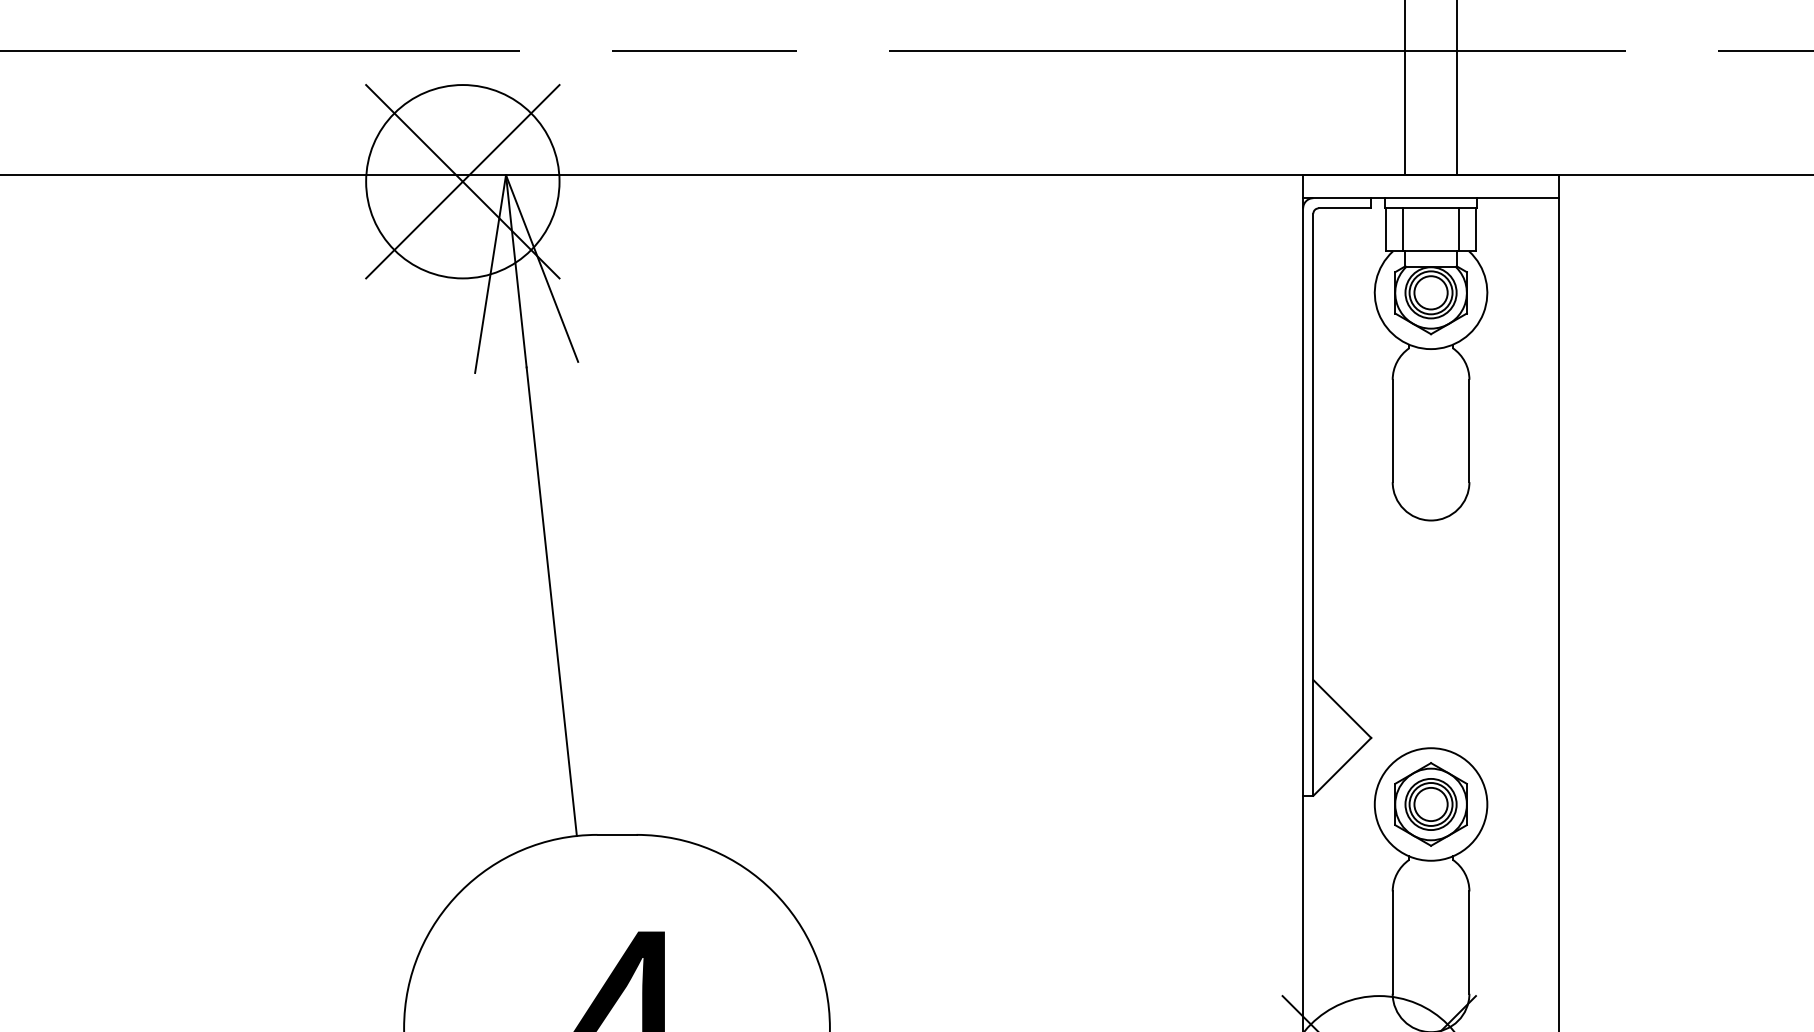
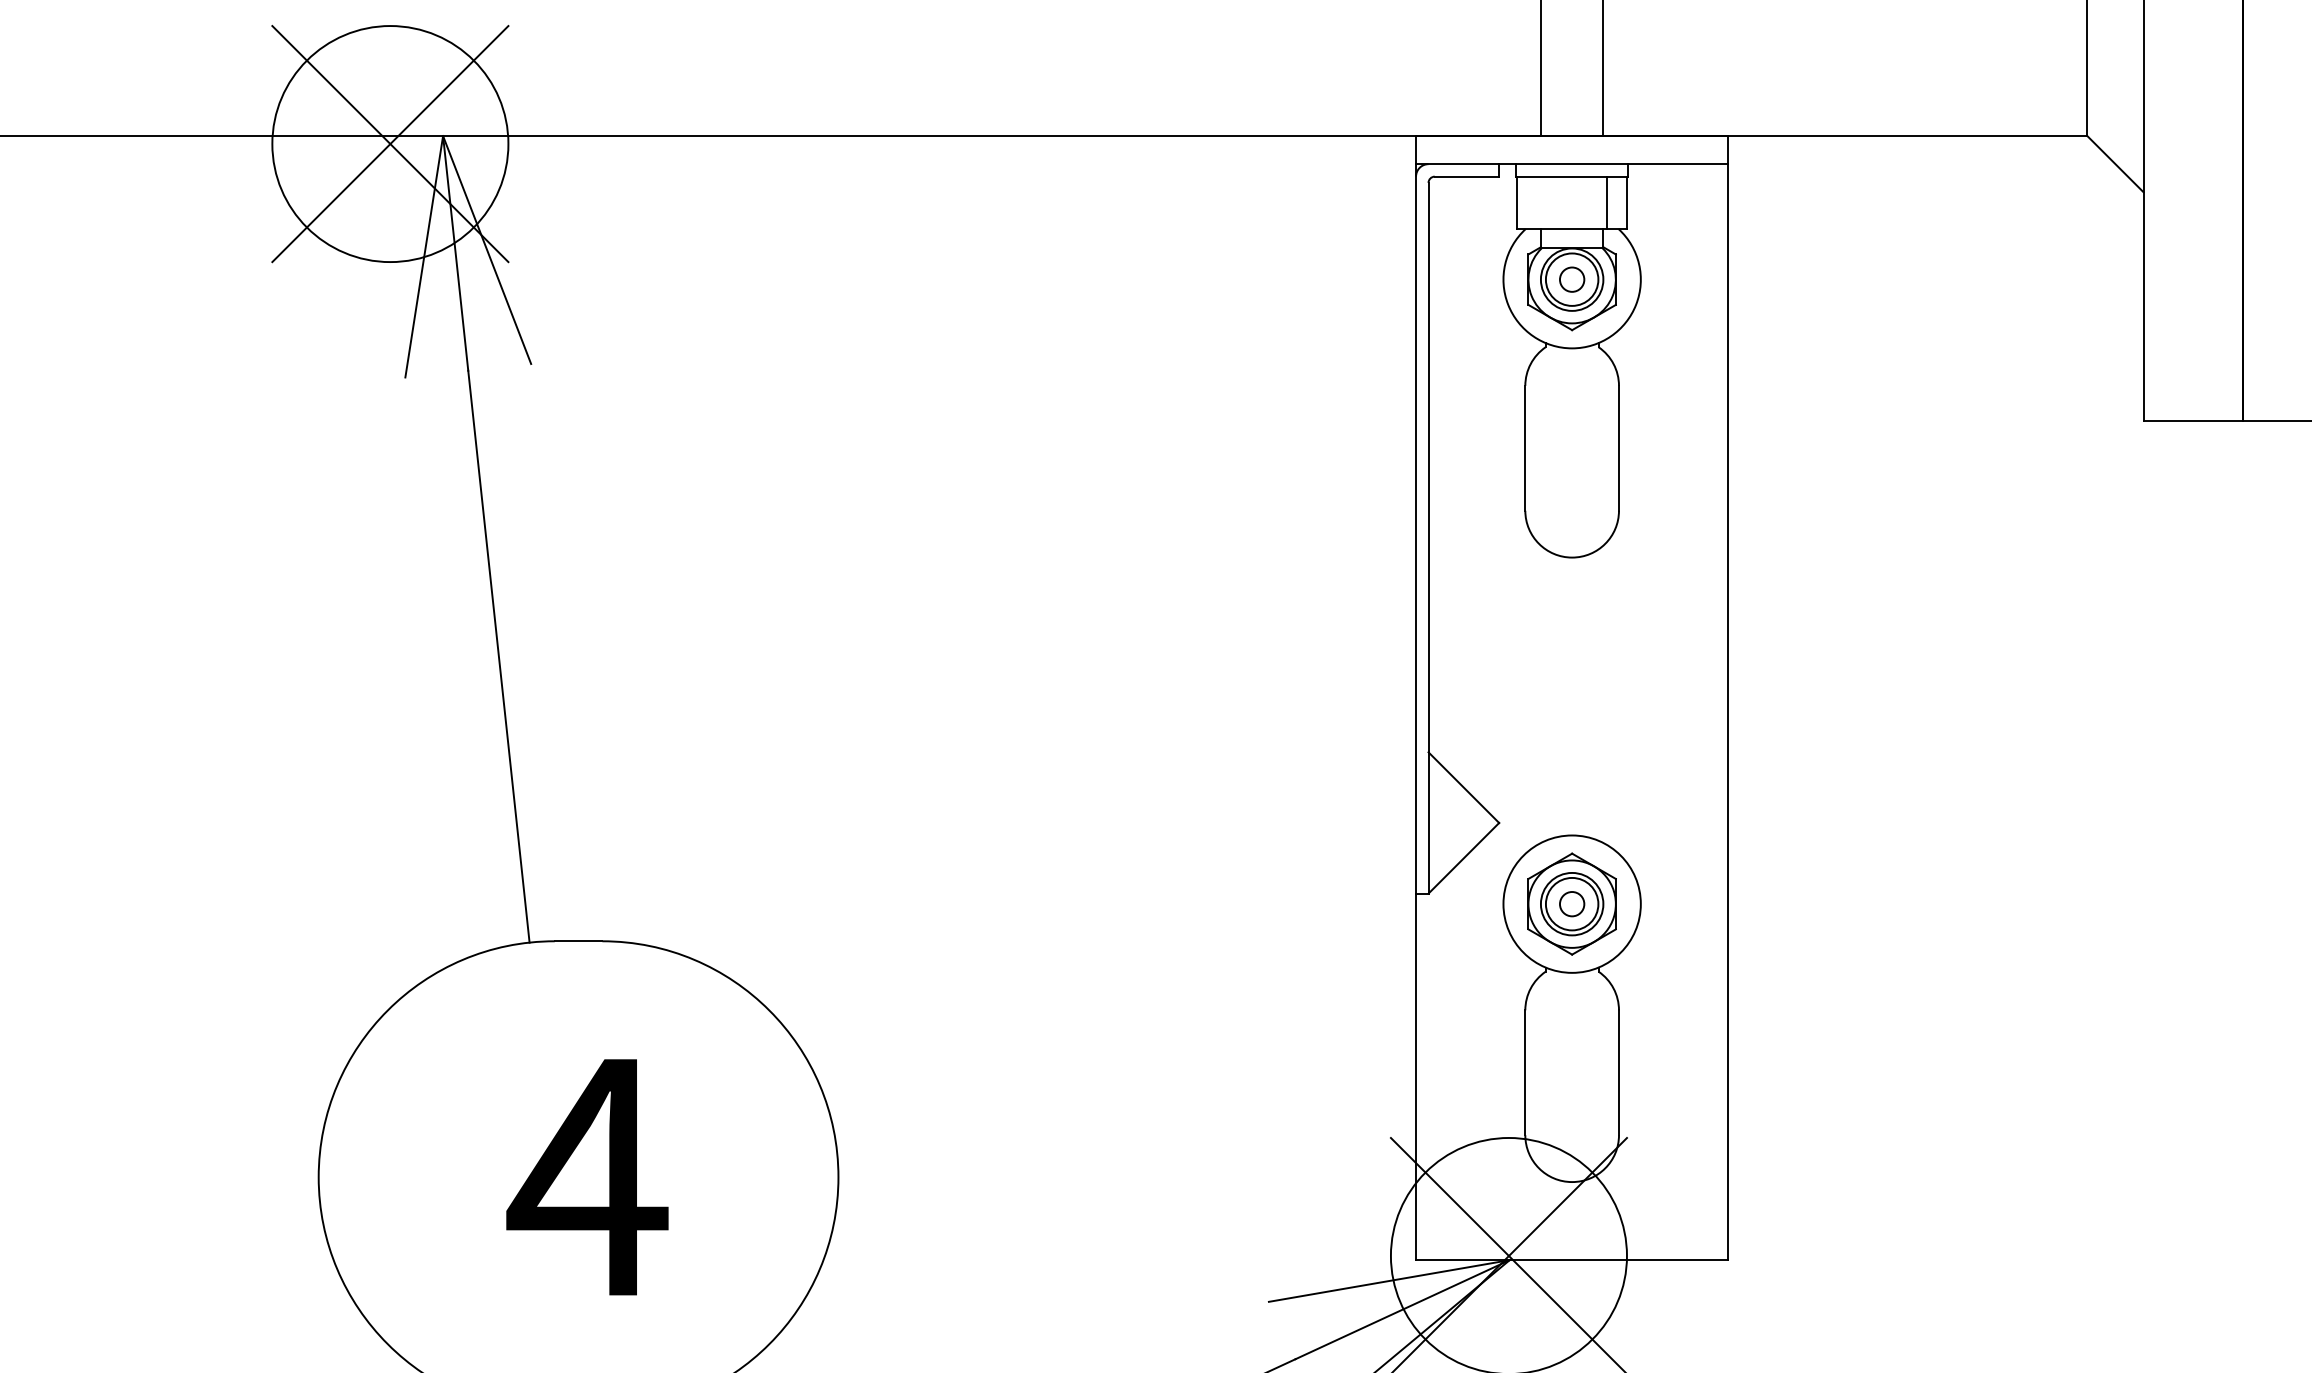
line: (1402, 229) -> (1537, 202), removed
circle: (1430, 292) -> (1571, 279), size x0.6
circle: (1430, 803) -> (1571, 903), size x0.6

